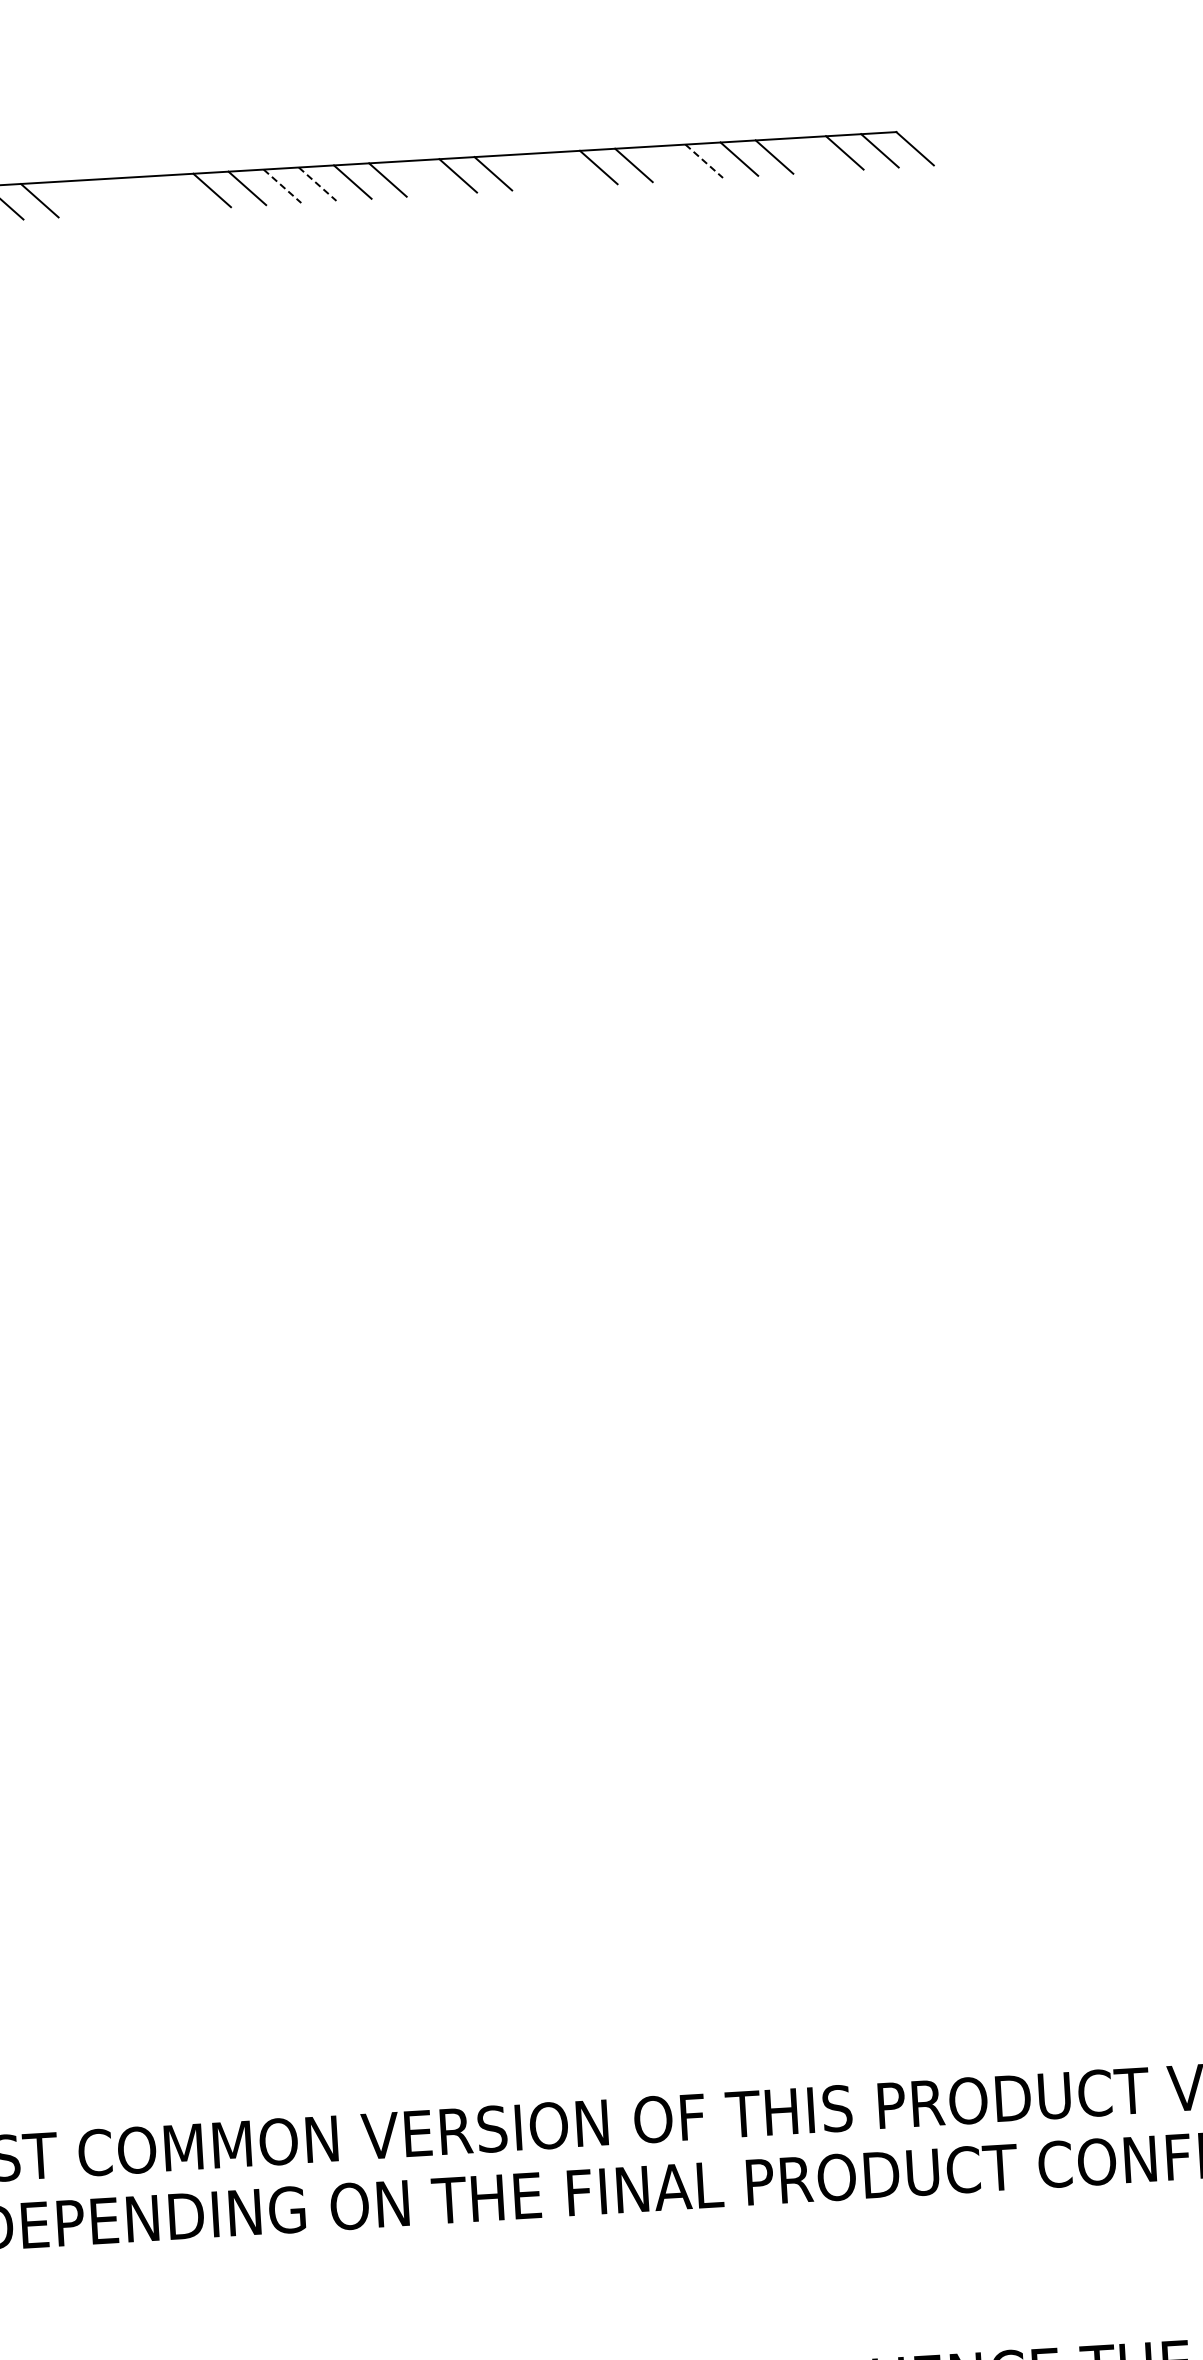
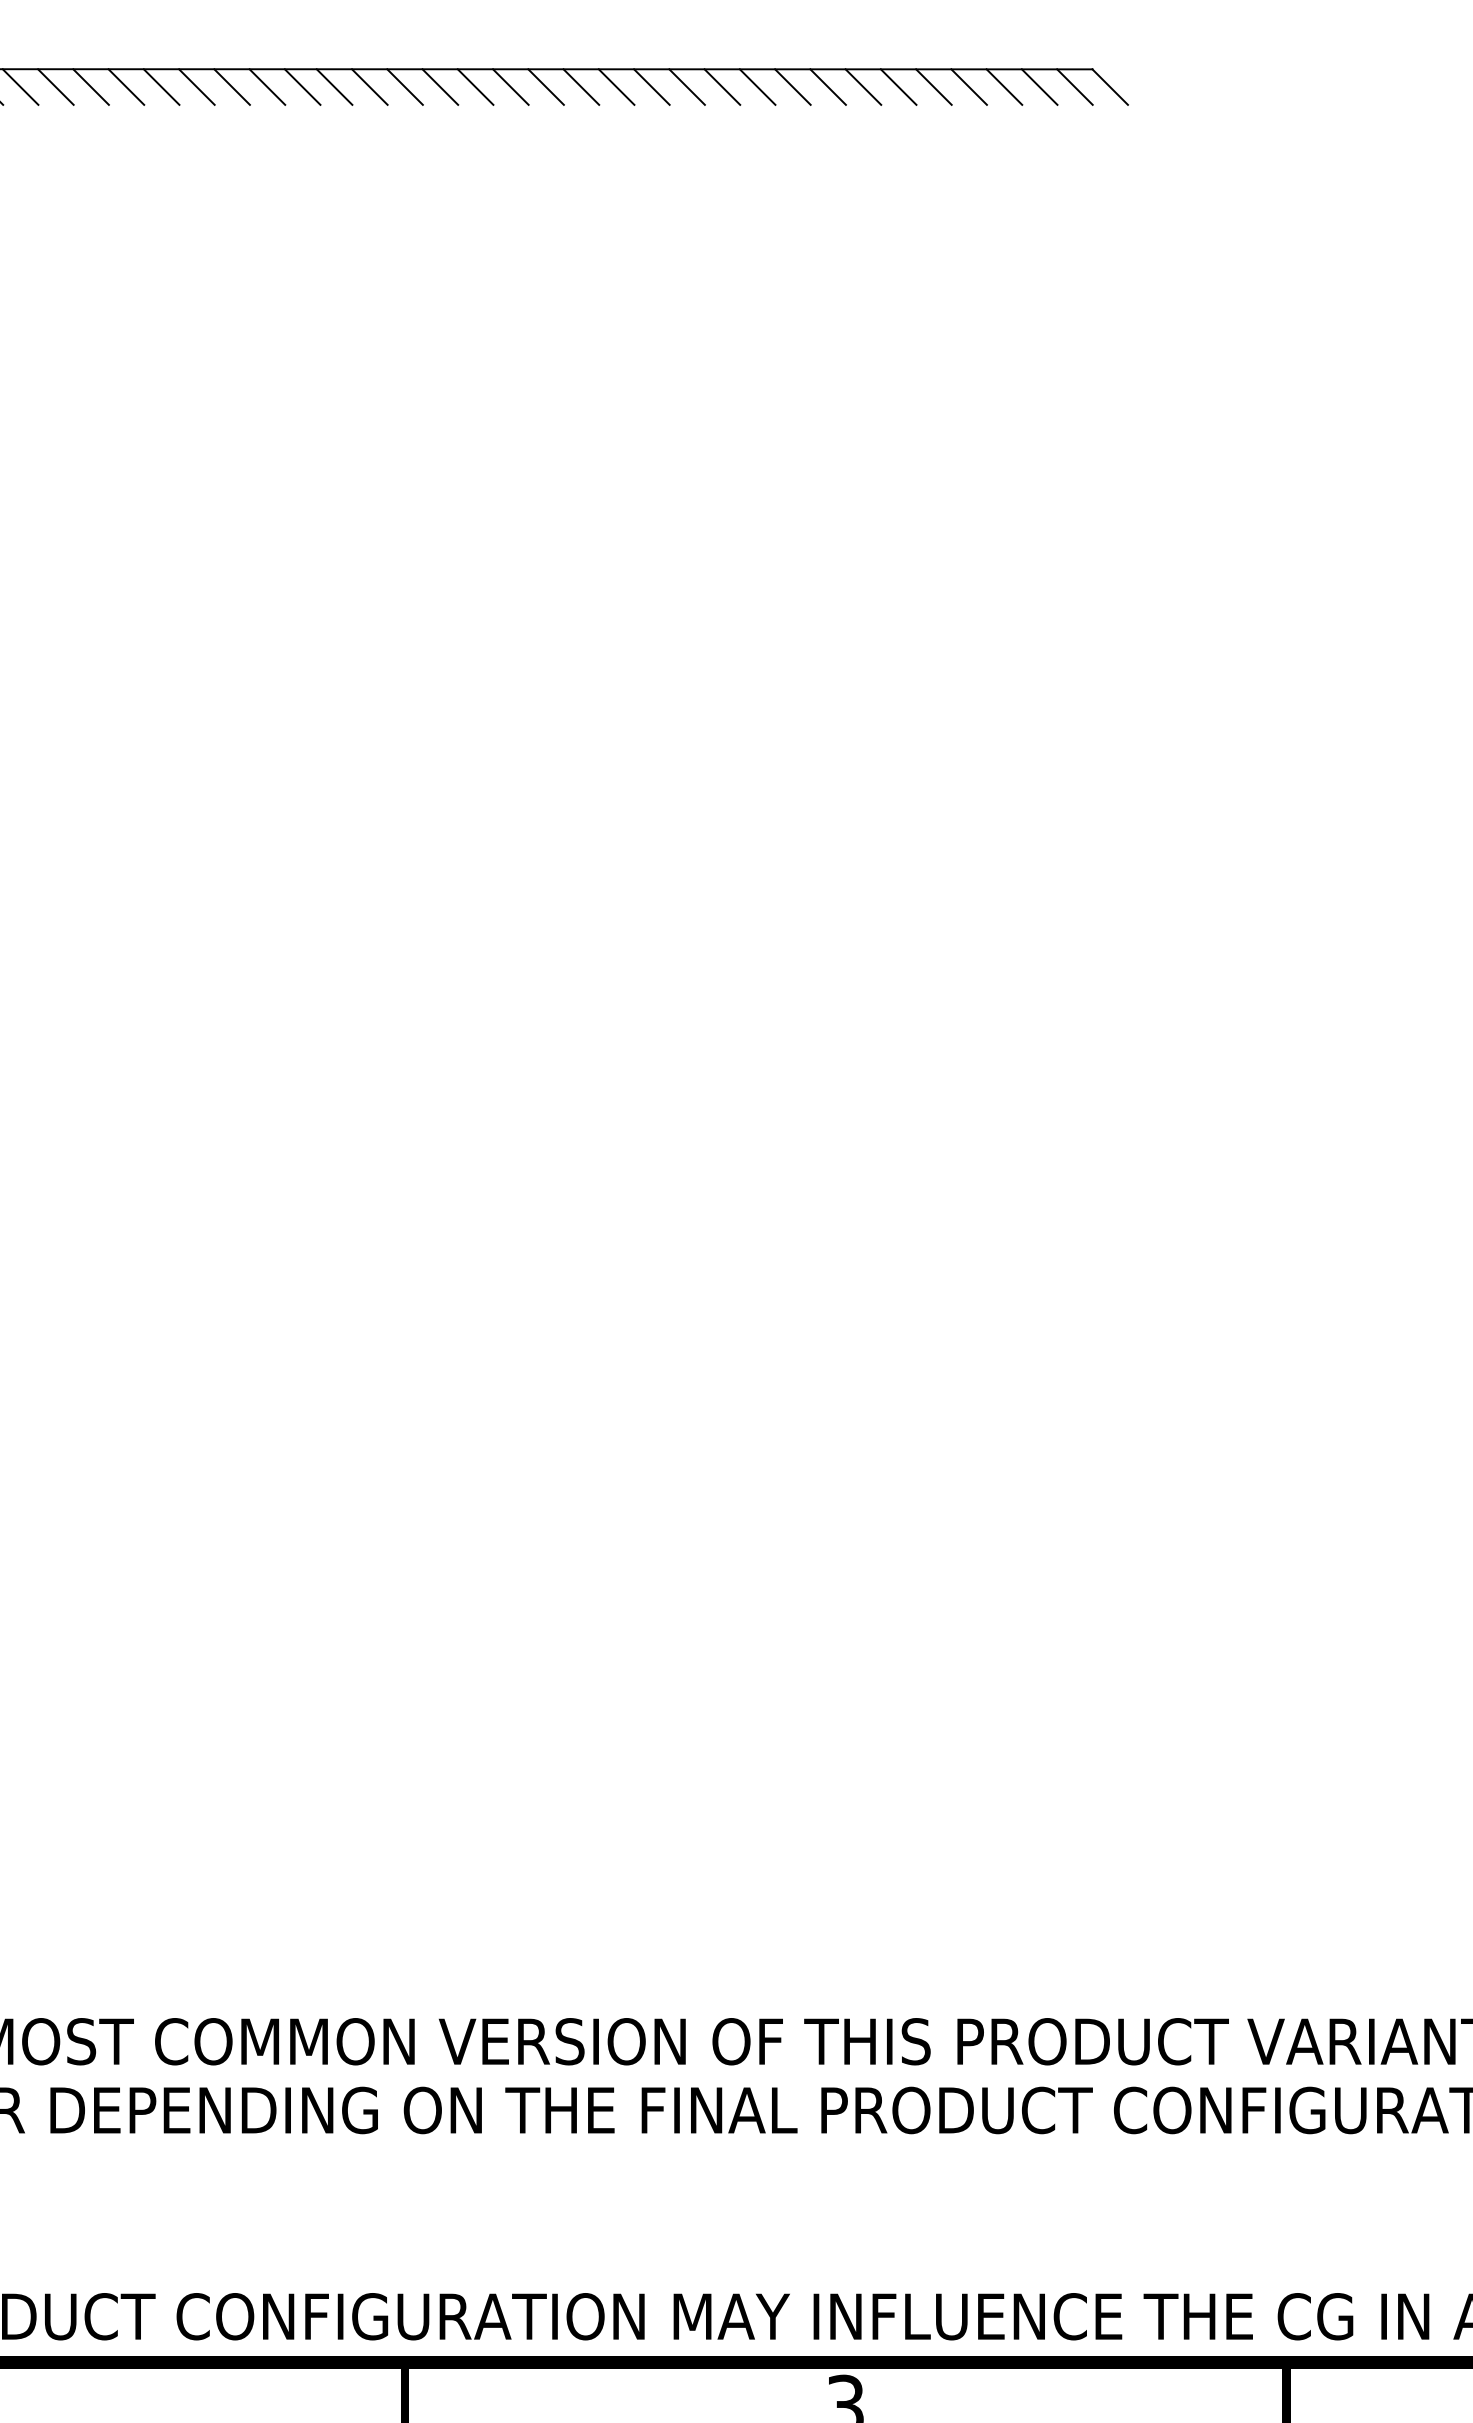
line: (809, 154) -> (1004, 86), added
line: (705, 161) -> (899, 87), dashed -> solid
line: (669, 162) -> (863, 86), added
line: (563, 169) -> (757, 86), added
line: (528, 171) -> (722, 86), added
line: (422, 177) -> (616, 86), added
line: (318, 184) -> (511, 87), dashed -> solid
line: (282, 186) -> (475, 87), dashed -> solid
line: (176, 191) -> (369, 86), added
line: (141, 194) -> (334, 86), added
line: (109, 195) -> (302, 86), added
line: (75, 198) -> (267, 86), added

